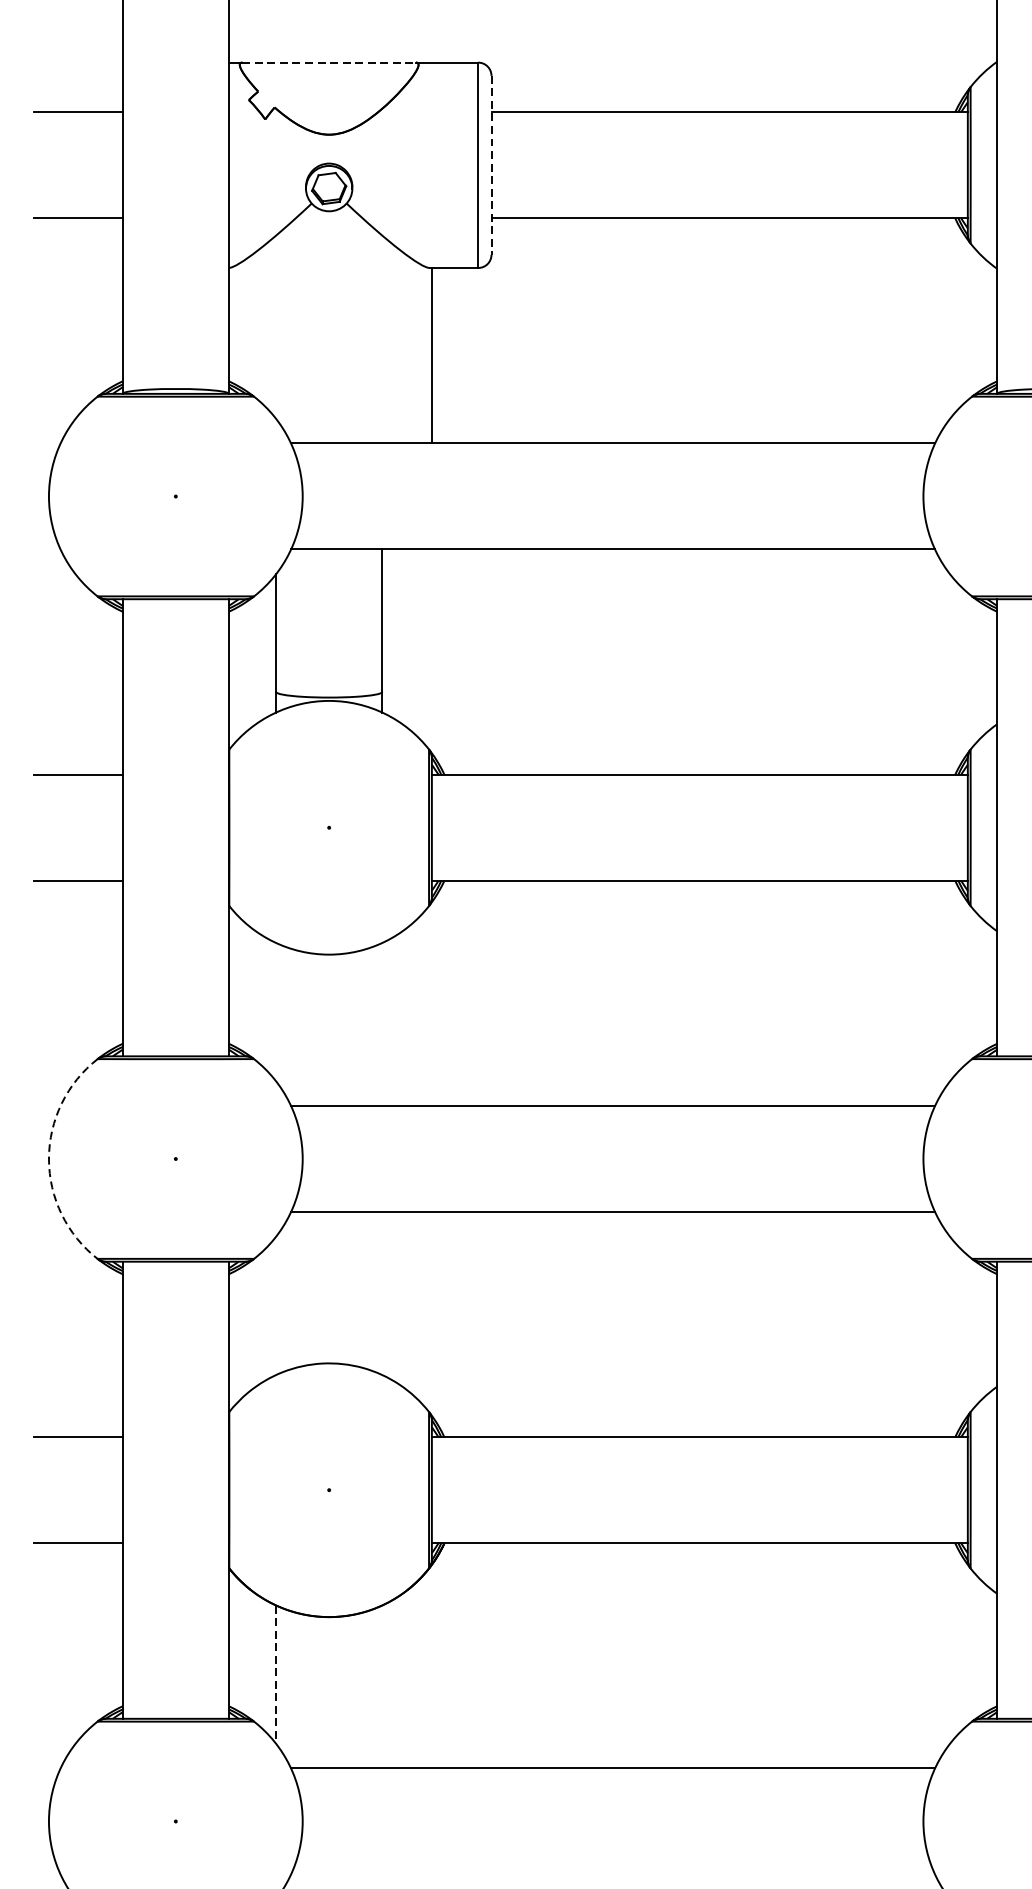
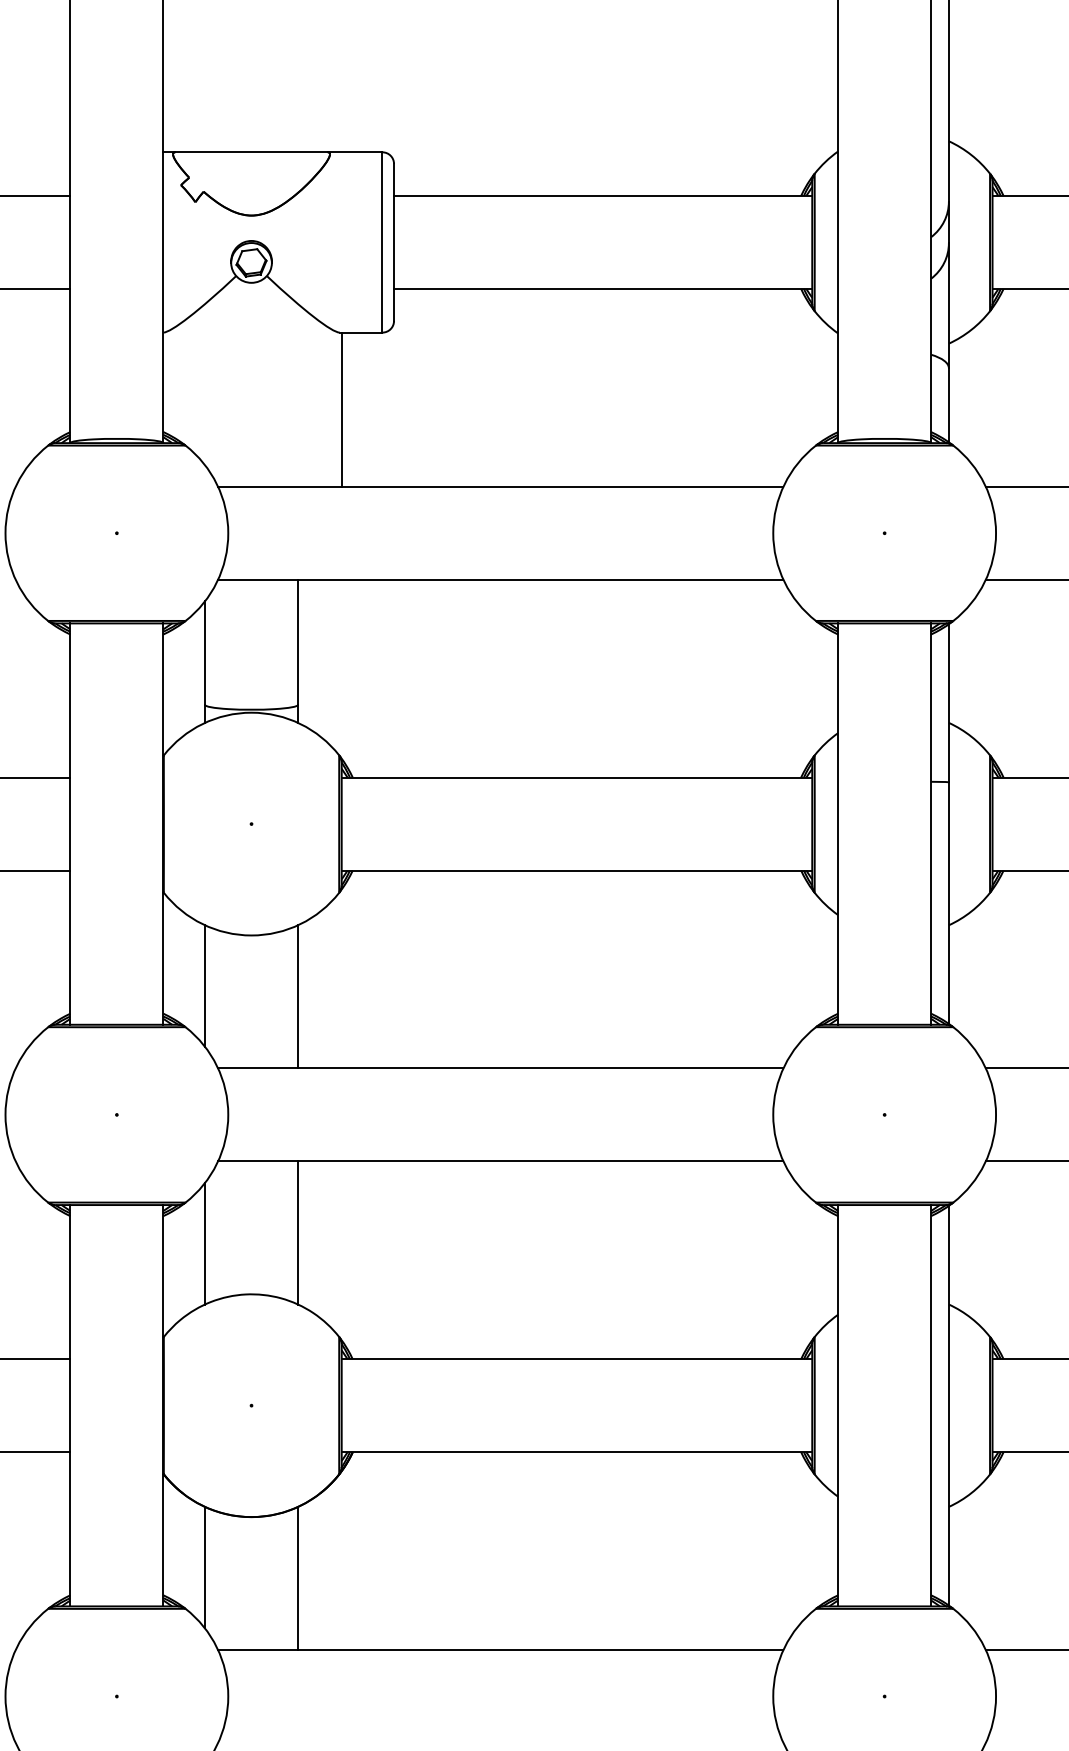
line: (330, 62) -> (252, 152), dashed -> solid
line: (492, 165) -> (394, 242), dashed -> solid
line: (276, 1011) -> (205, 985), added
line: (382, 1024) -> (298, 996), added
arc: (48, 1158) -> (5, 1114), dashed -> solid
line: (382, 1292) -> (298, 1232), added
line: (276, 1305) -> (205, 1243), added
line: (276, 1674) -> (205, 1567), dashed -> solid
line: (382, 1685) -> (298, 1577), added

